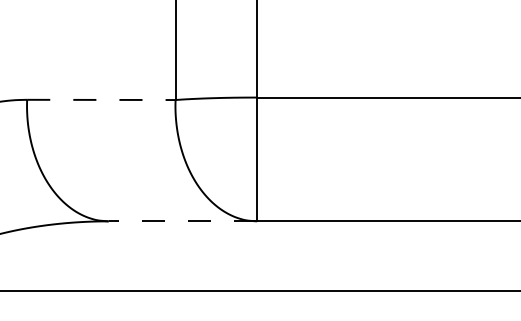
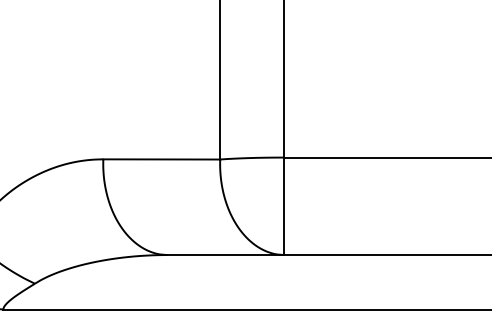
line: (102, 100) -> (162, 159), dashed -> solid
line: (182, 221) -> (225, 255), dashed -> solid

